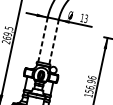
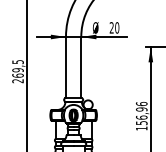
text: (84, 18) -> (114, 27), 13 -> 20
line: (43, 39) -> (66, 67), dashed -> solid
line: (54, 42) -> (81, 67), dashed -> solid

